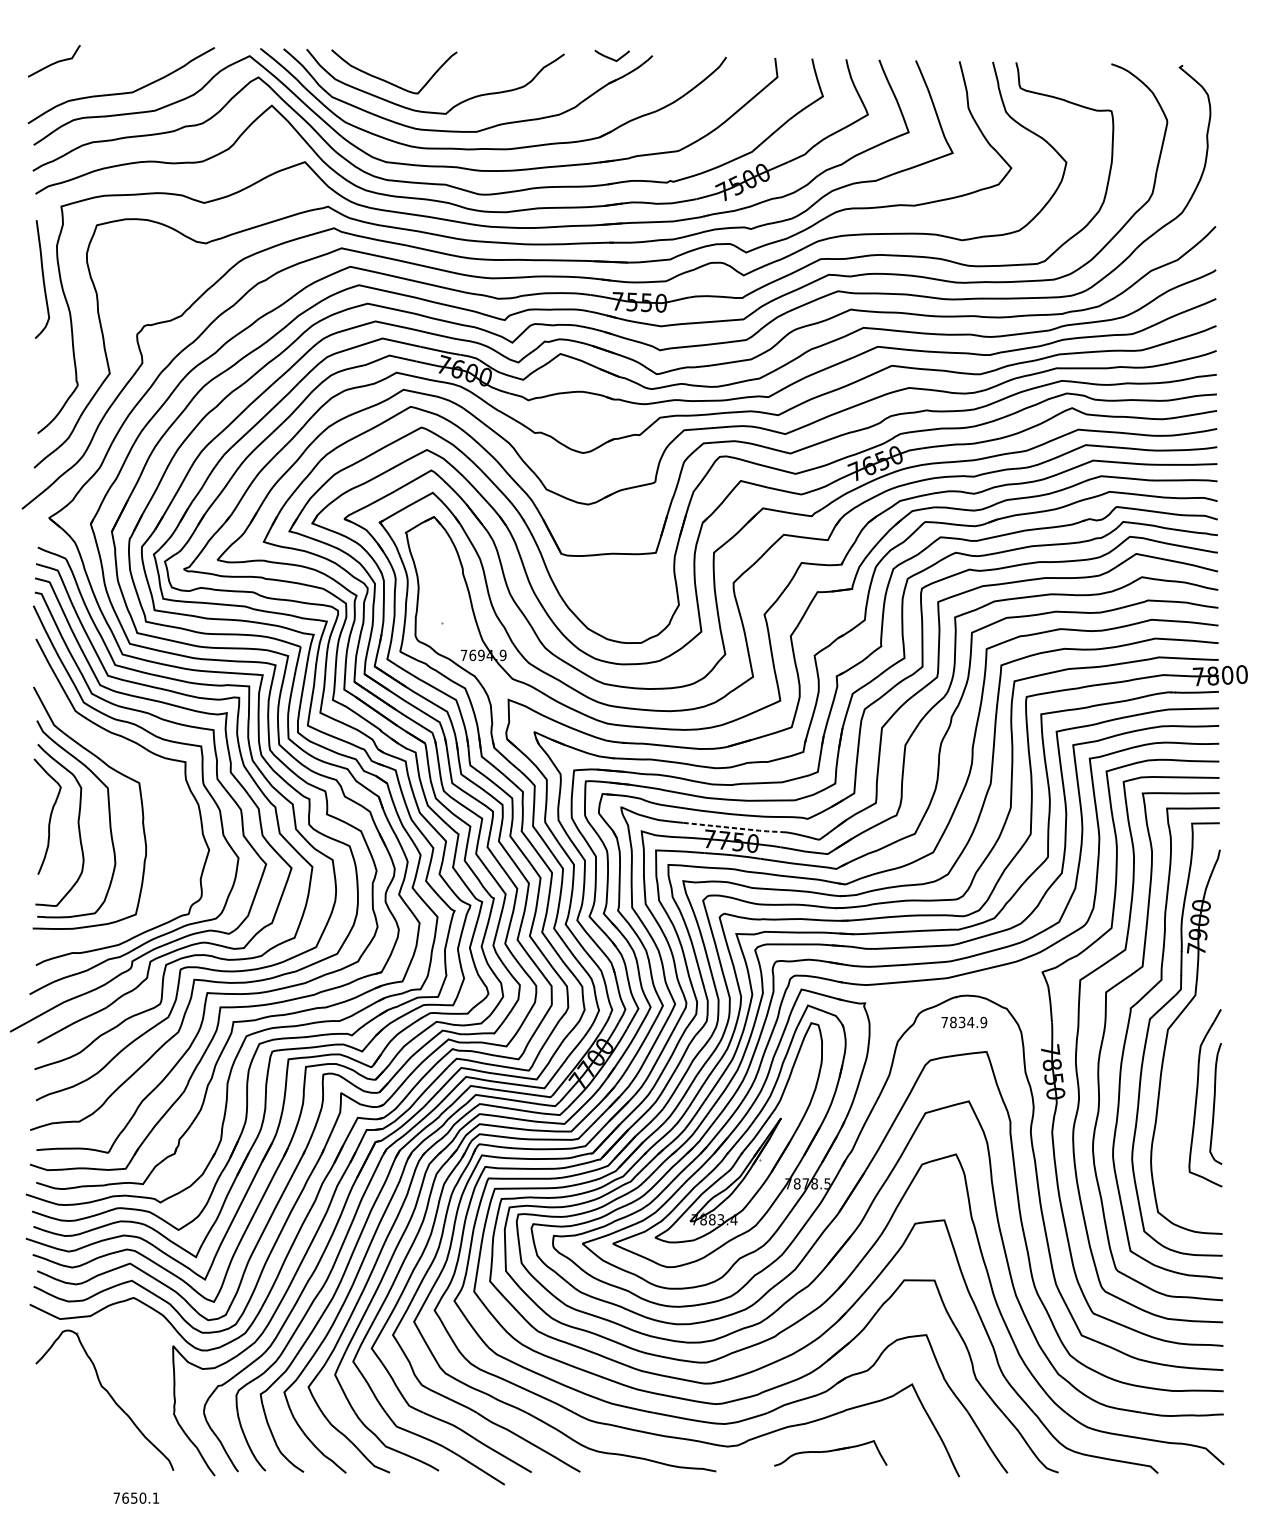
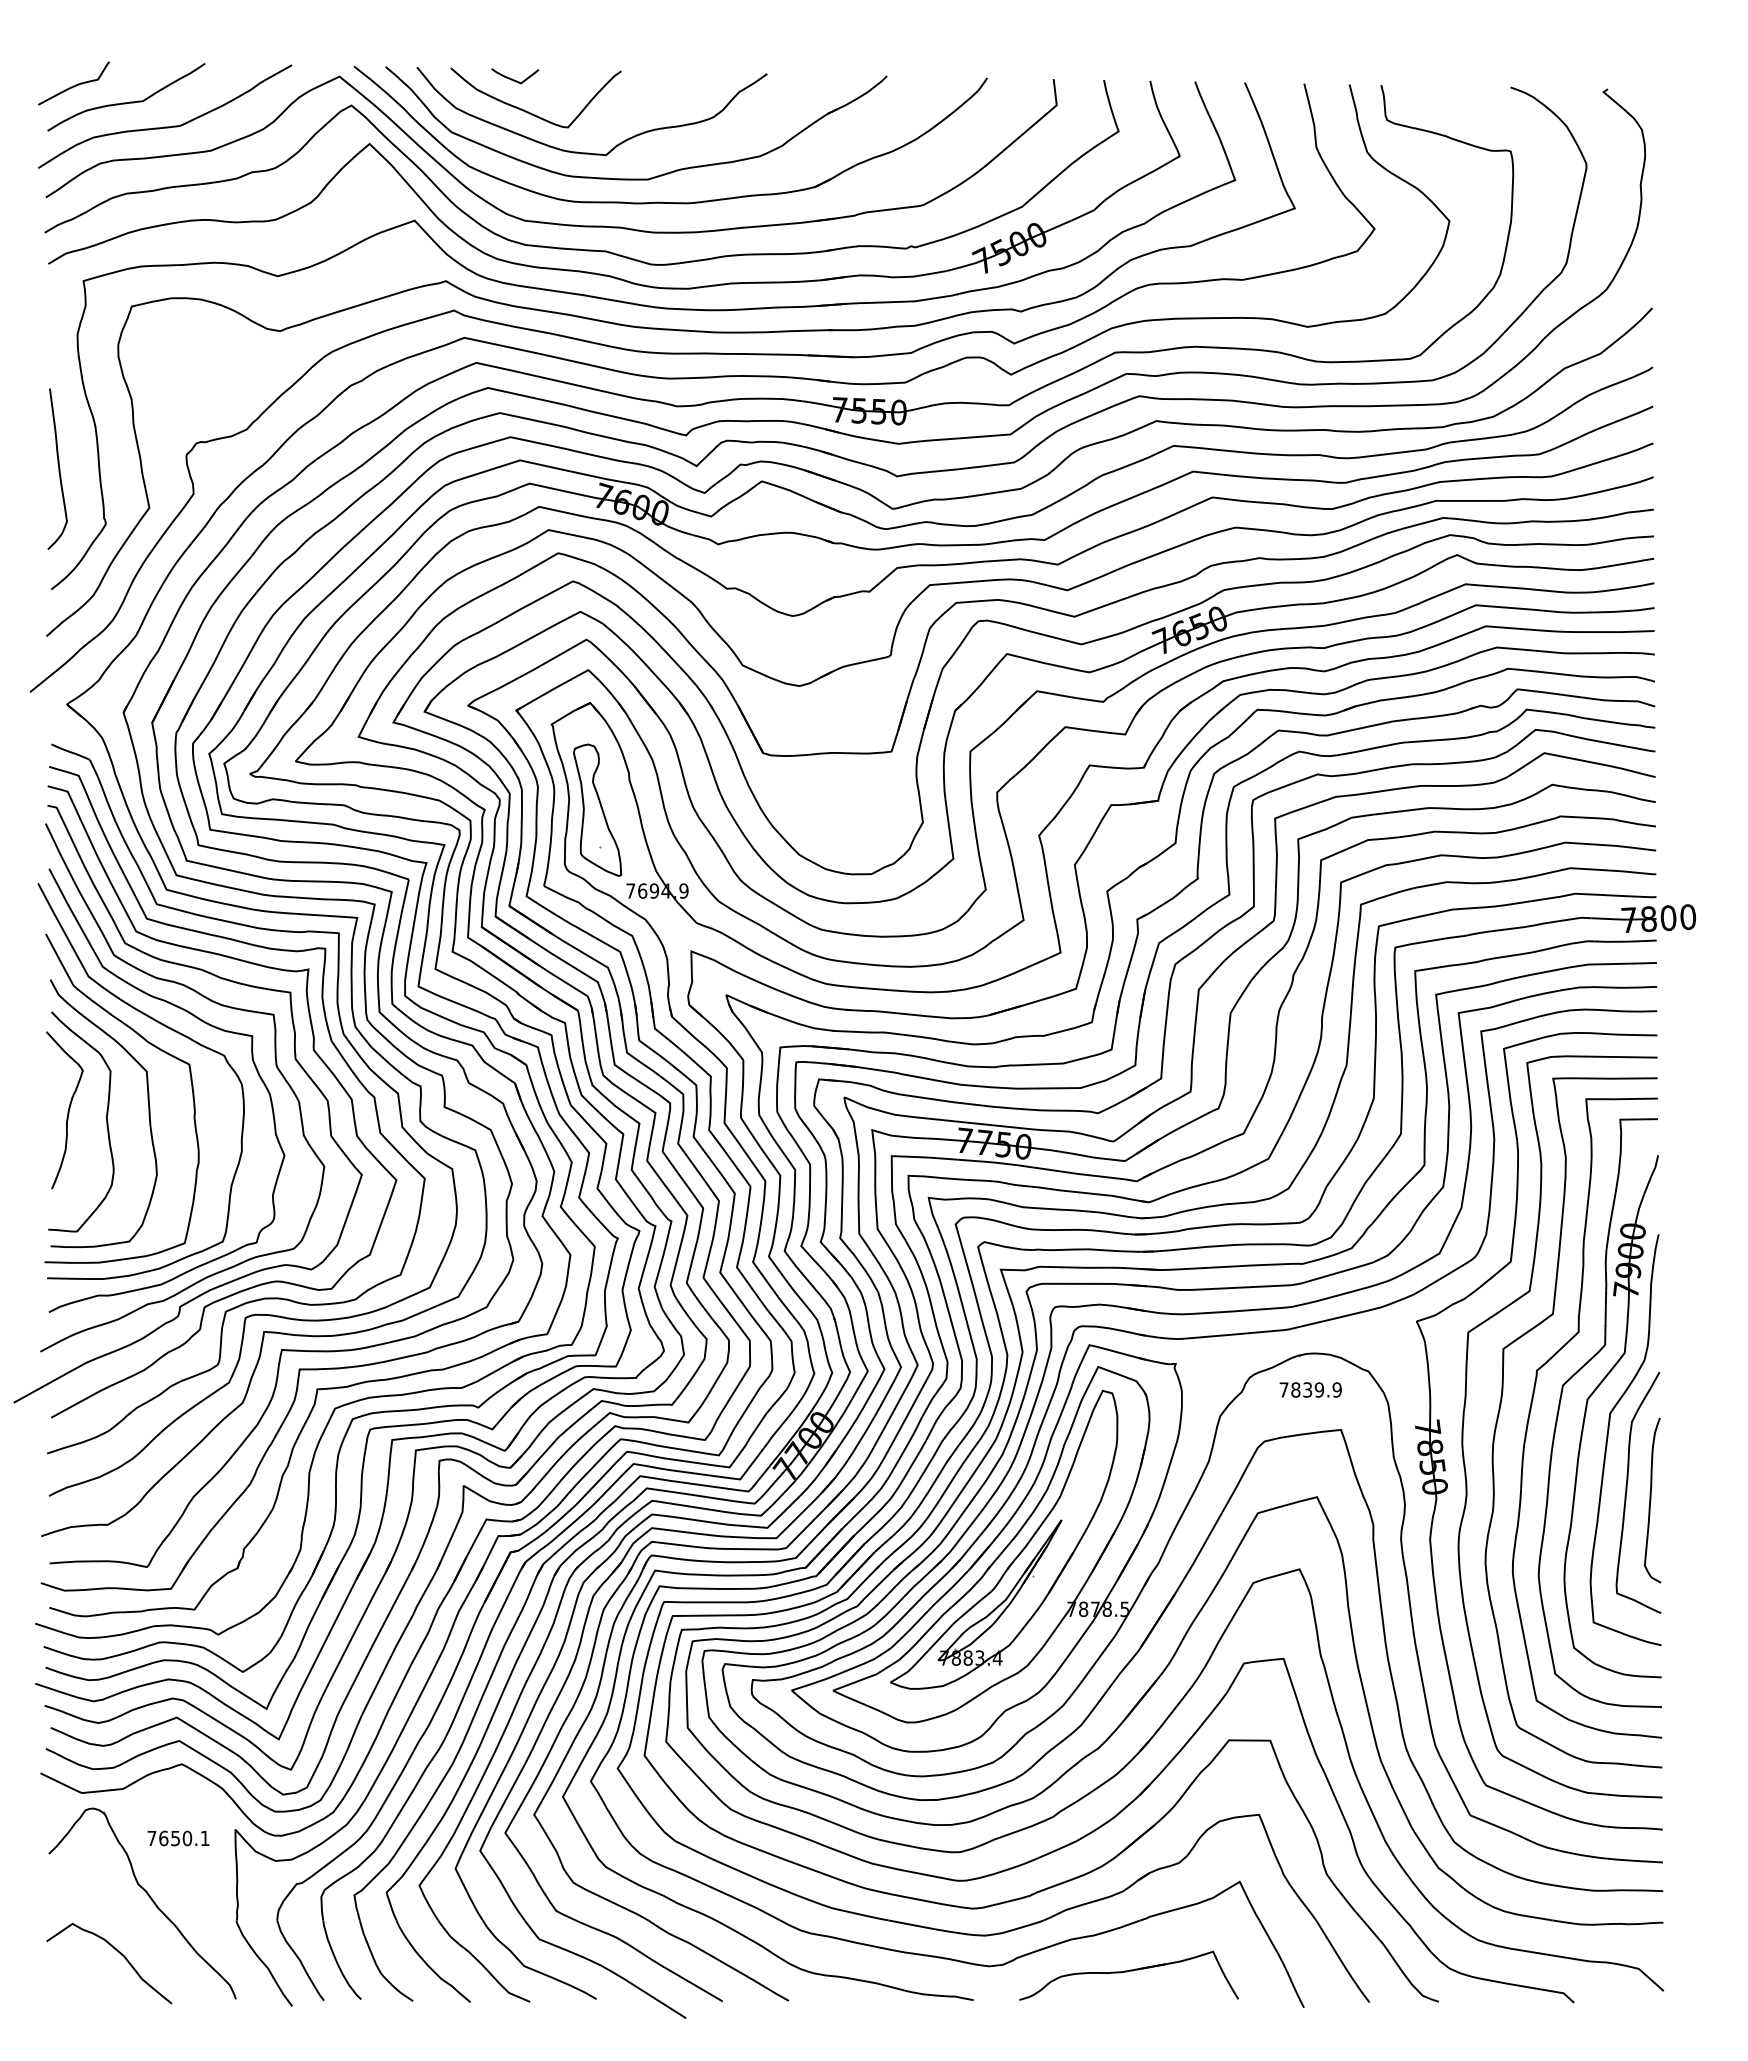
curve: (611, 58) -> (514, 79), moved
curve: (95, 74) -> (129, 101), added
curve: (42, 278) -> (58, 468), moved
part: (439, 595) -> (597, 809), added
curve: (124, 757) -> (169, 1029), added
line: (733, 827) -> (997, 1125), dashed -> solid
text: (970, 1022) -> (1319, 1389), 7834.9 -> 7839.9
curve: (1183, 1058) -> (1608, 1438), added
curve: (85, 1435) -> (116, 1951), added
part: (830, 1453) -> (1128, 1975), size x1.43
text: (136, 1498) -> (178, 1838), moved

